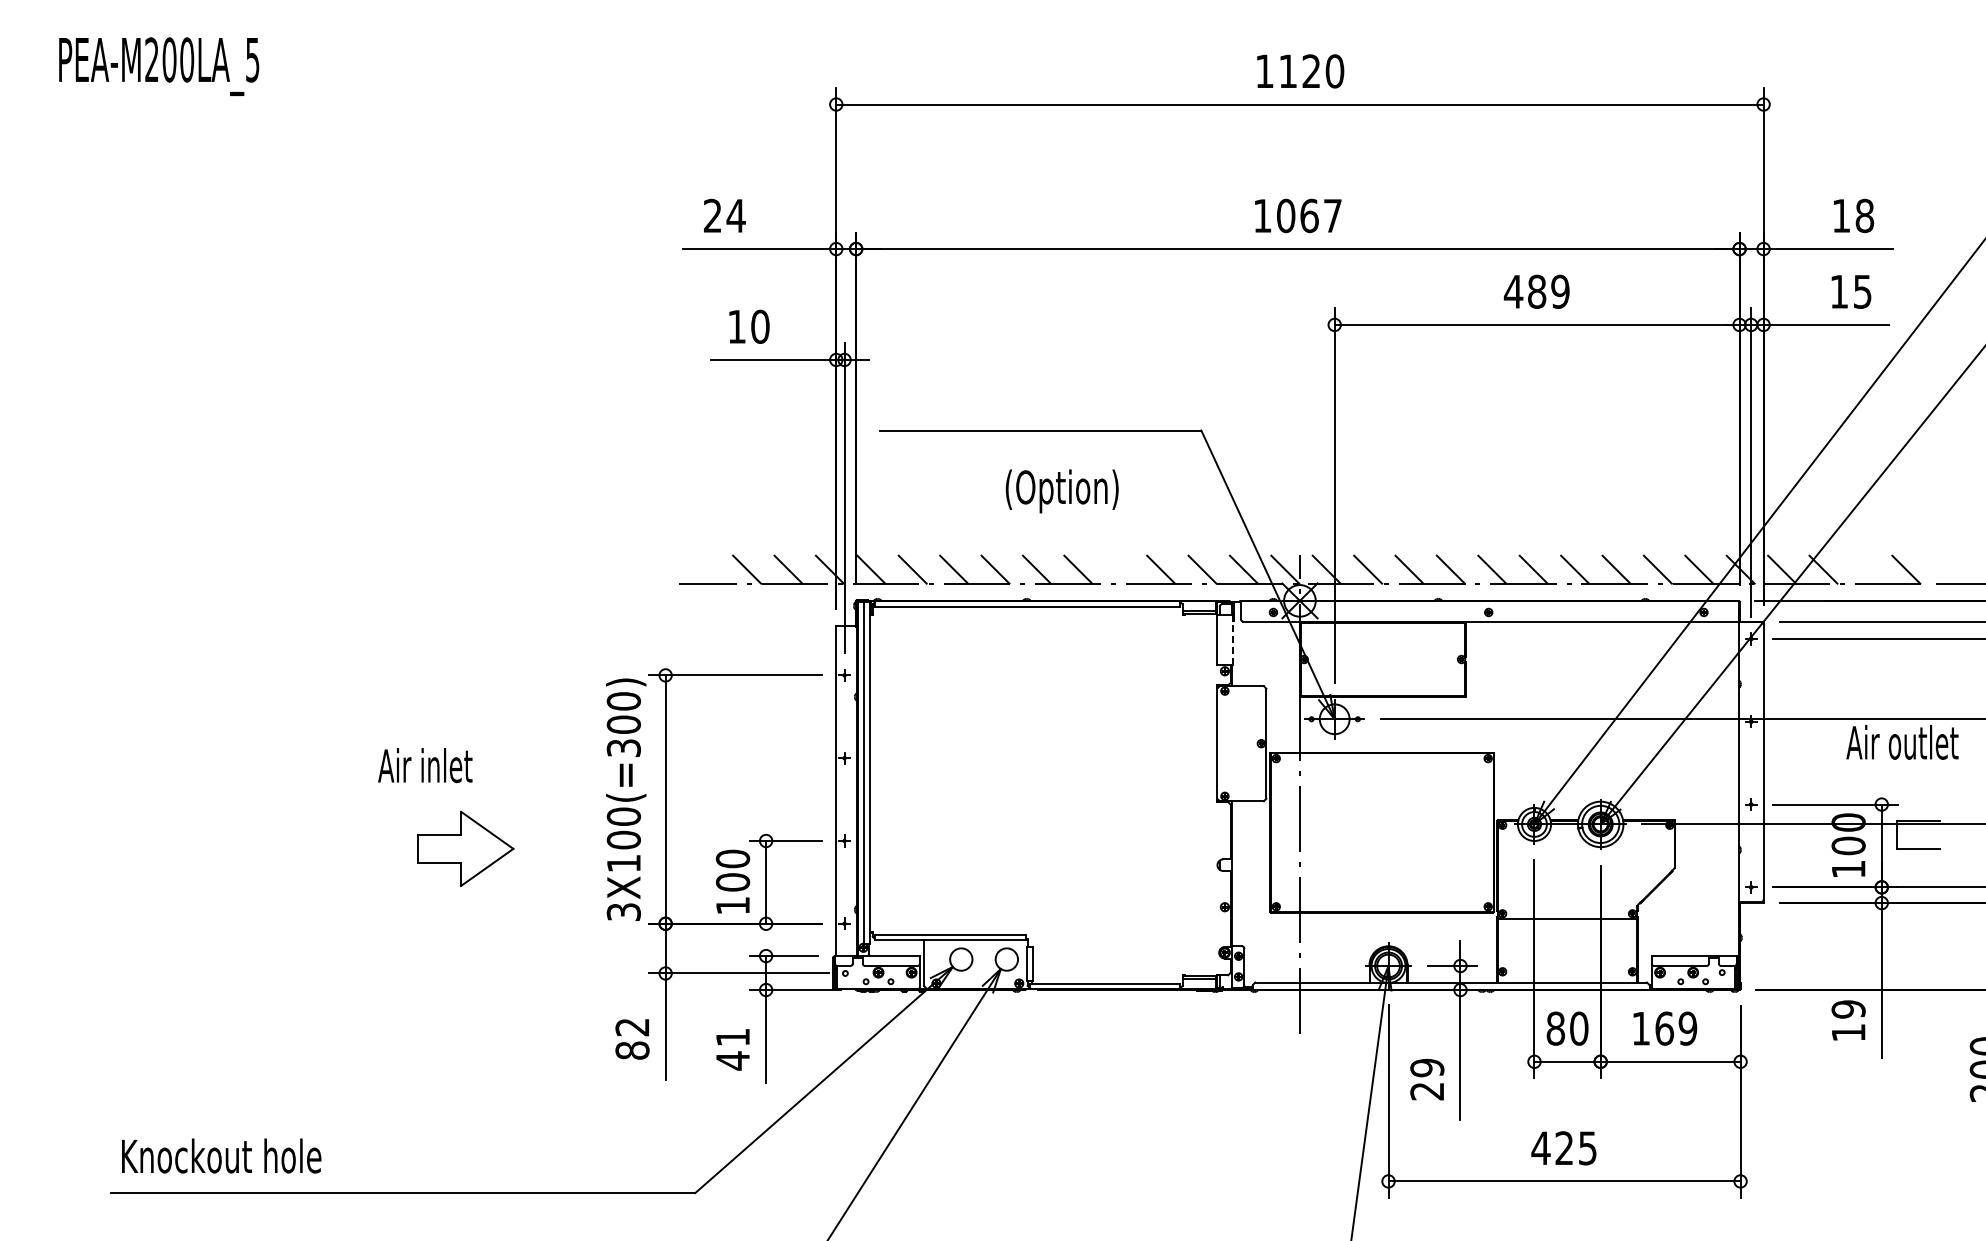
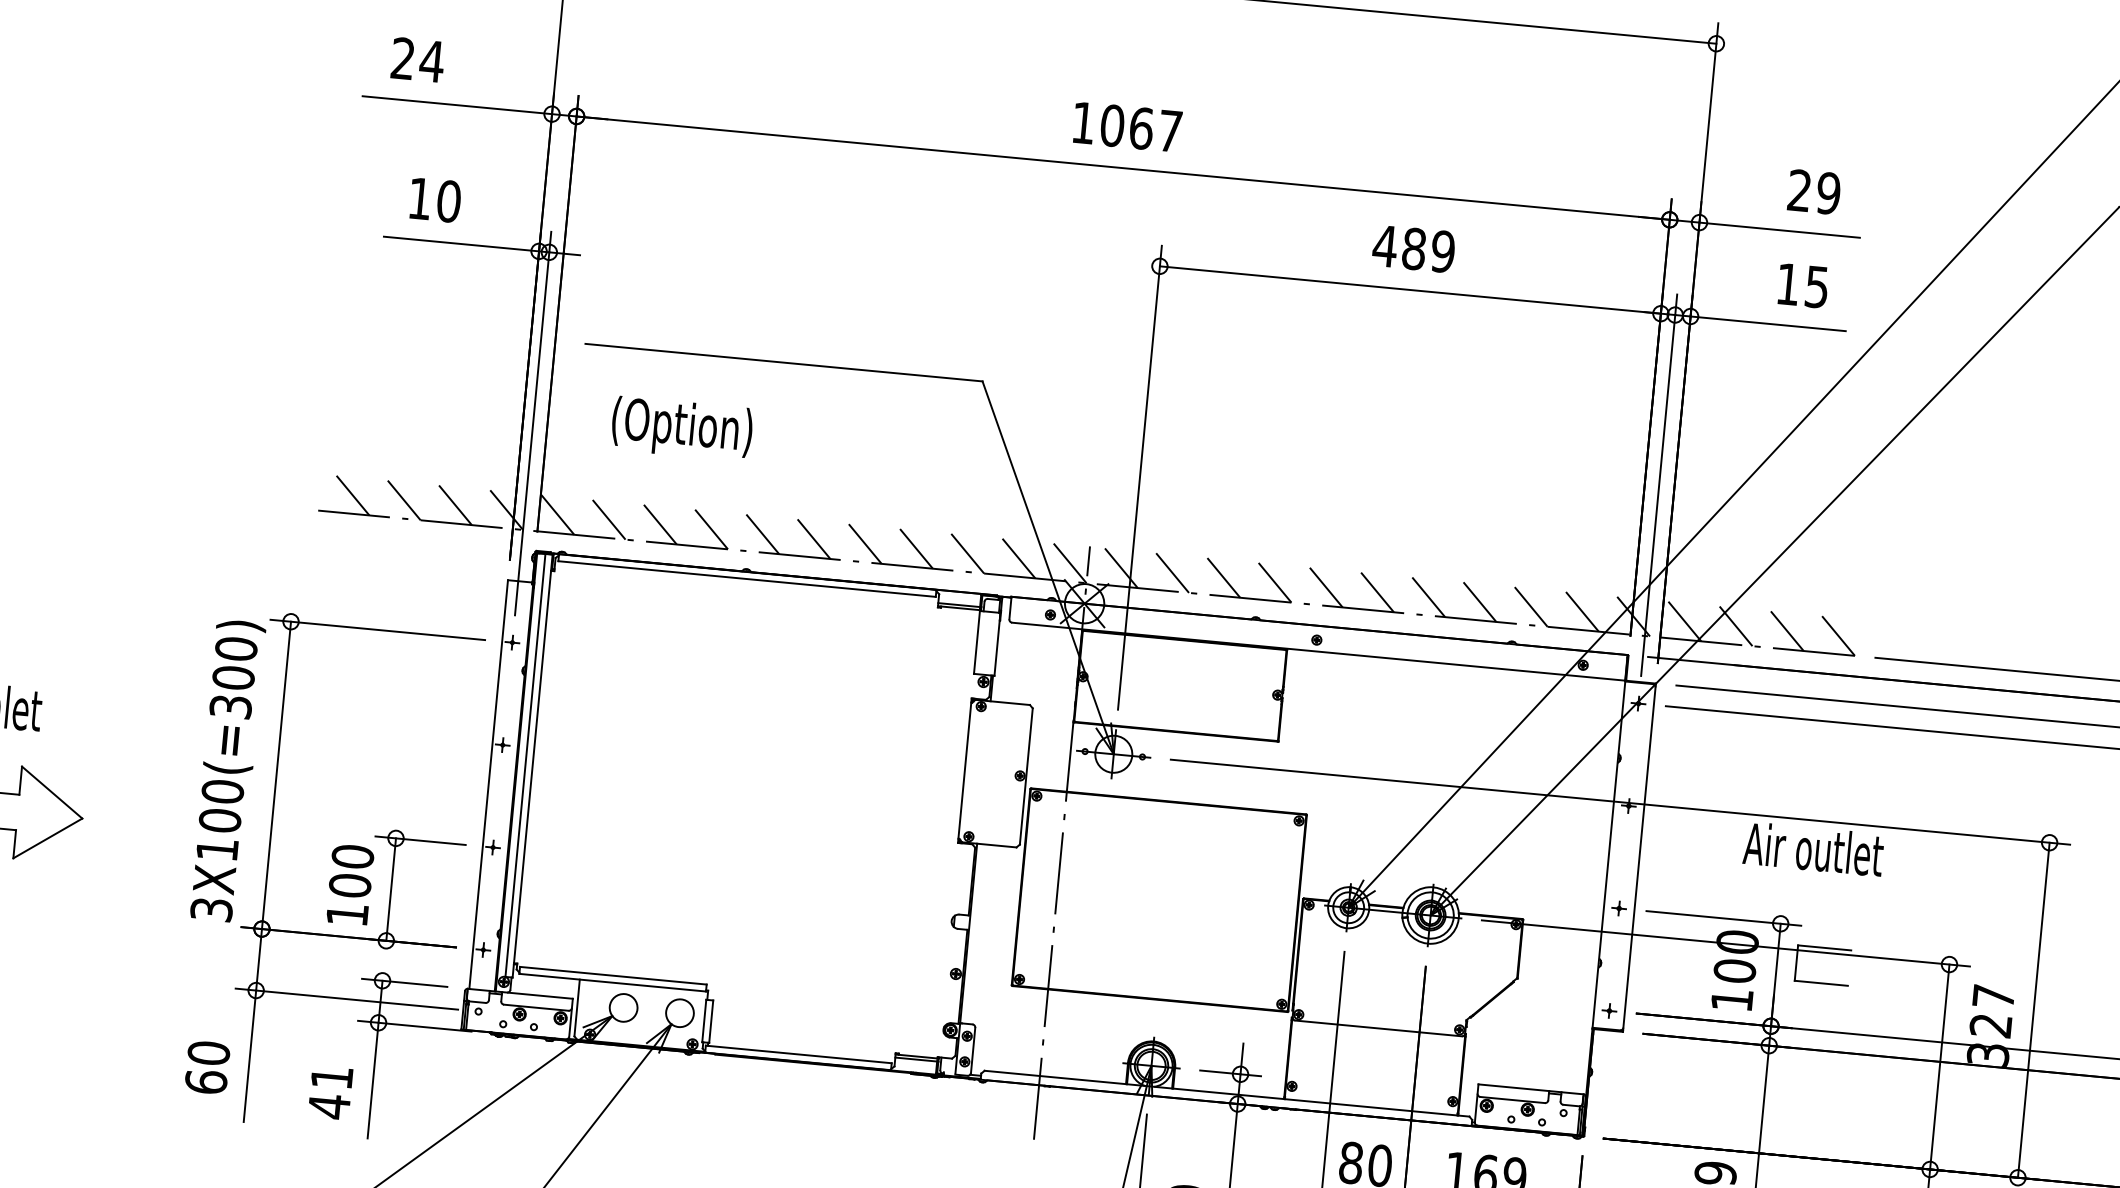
text: (1853, 215) -> (1814, 191), 18 -> 29
text: (1061, 491) -> (681, 429), moved
line: (705, 569) -> (352, 495), added
line: (1119, 569) -> (865, 543), added
line: (1864, 569) -> (1786, 630), added
line: (1233, 639) -> (997, 643), dashed -> solid
text: (632, 1038) -> (207, 1067), 82 -> 60

